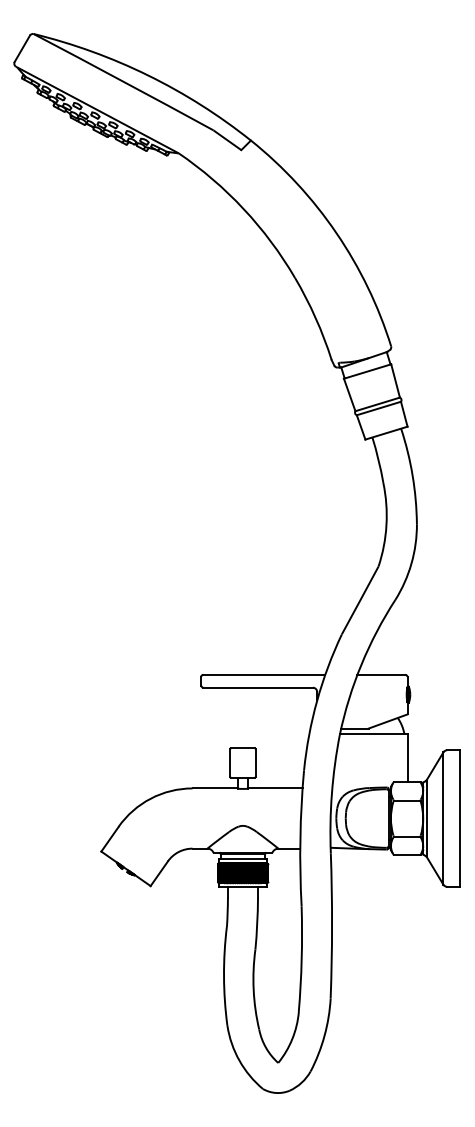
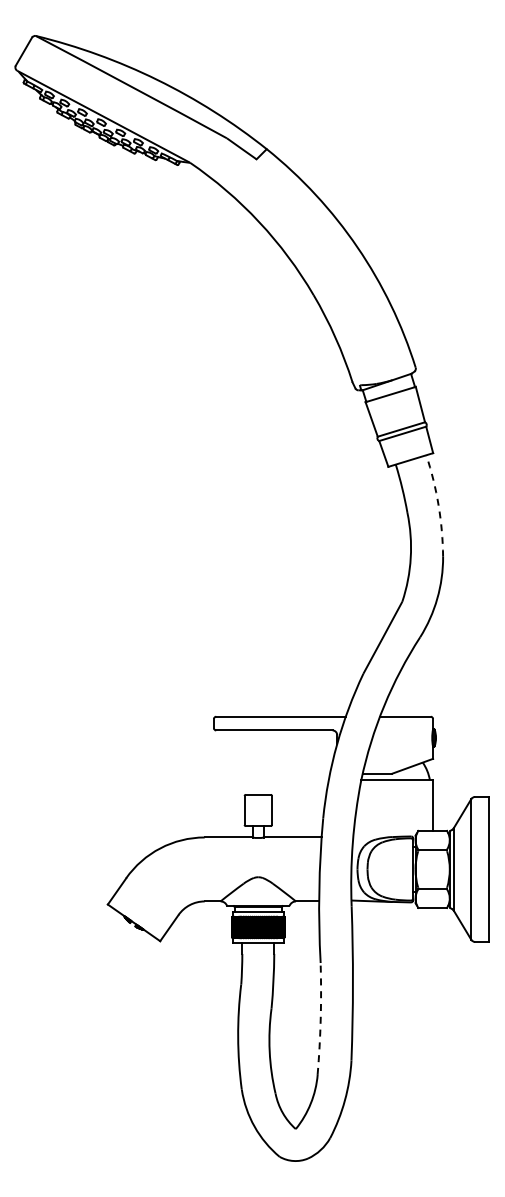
arc: (412, 475) -> (438, 505), solid -> dashed
arc: (301, 959) -> (320, 1019), solid -> dashed

